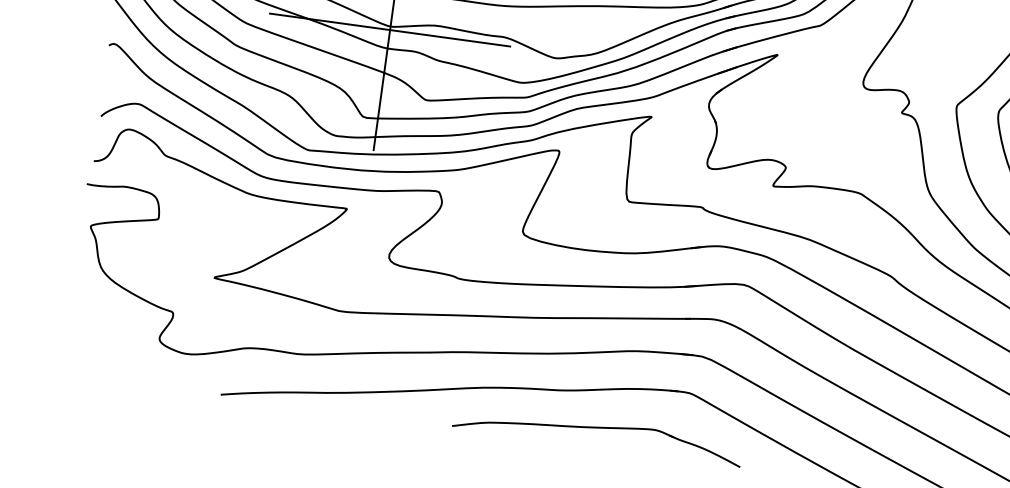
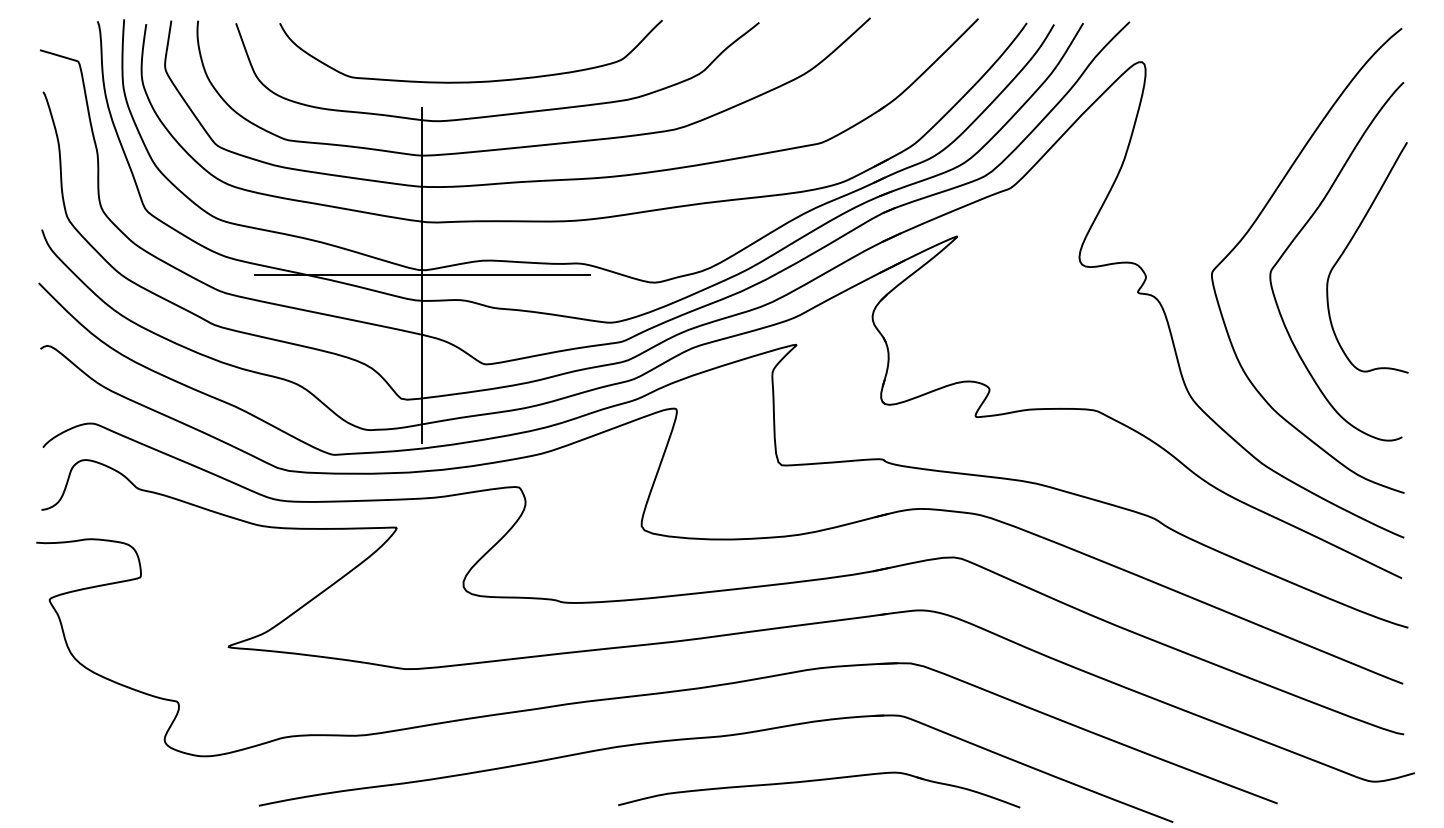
part: (597, 428) -> (817, 781), moved

